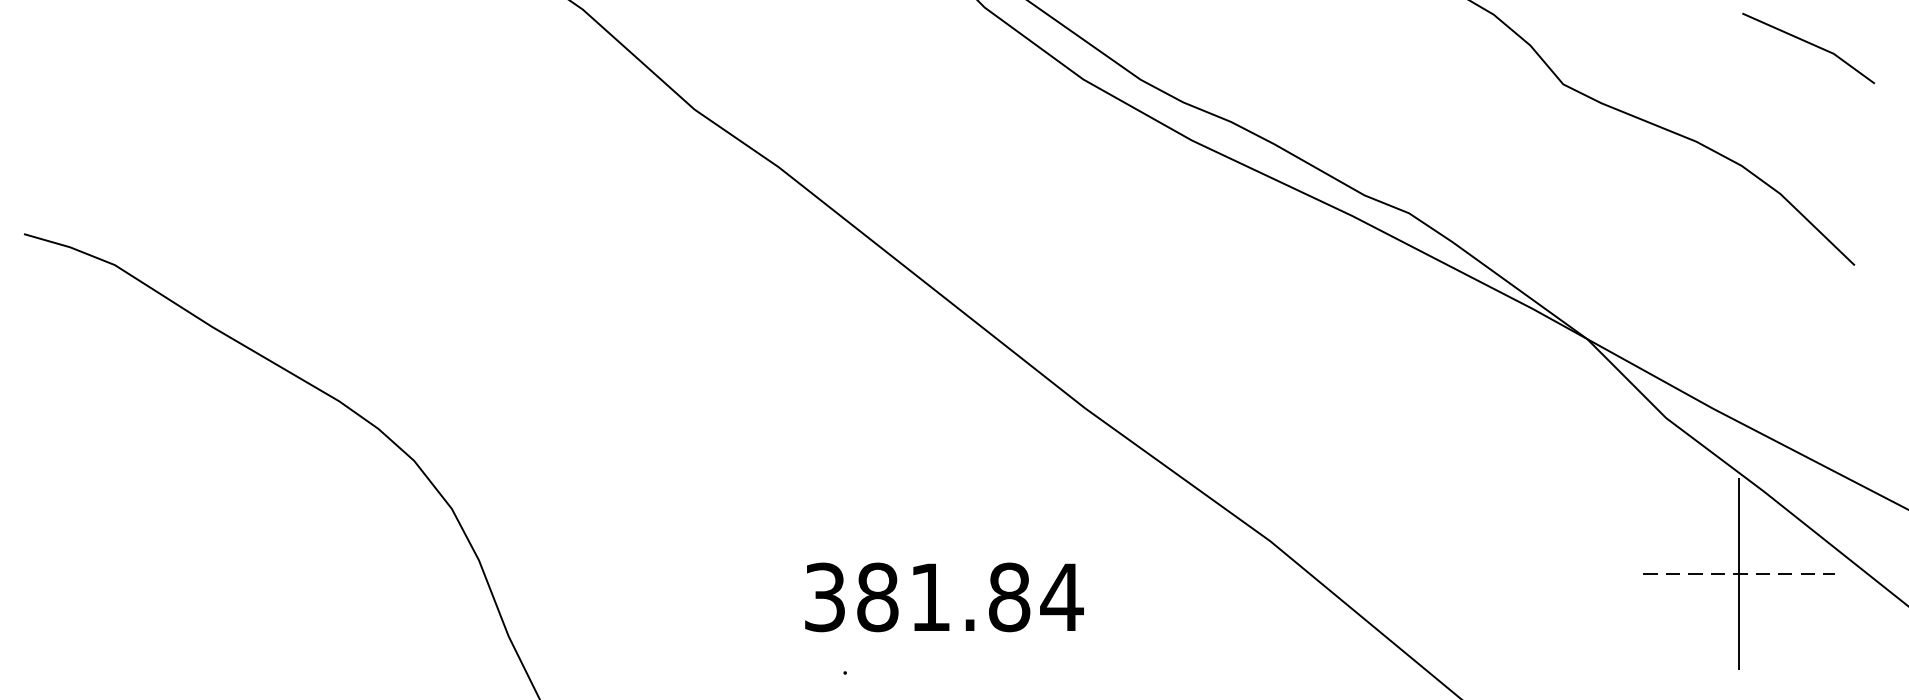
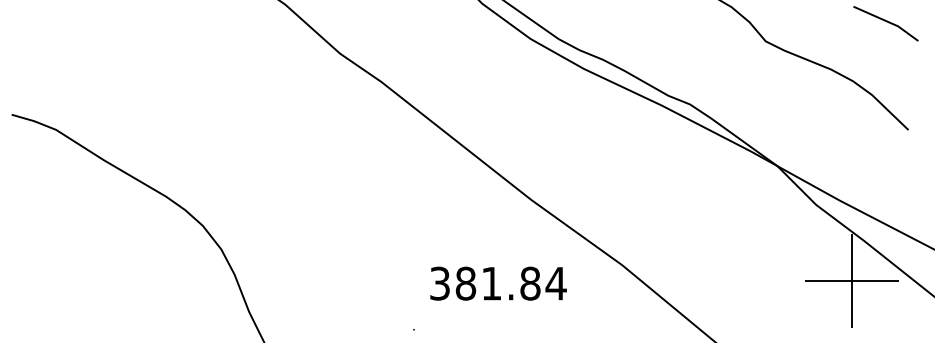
line: (1738, 574) -> (851, 281), dashed -> solid
text: (944, 596) -> (498, 283), moved

